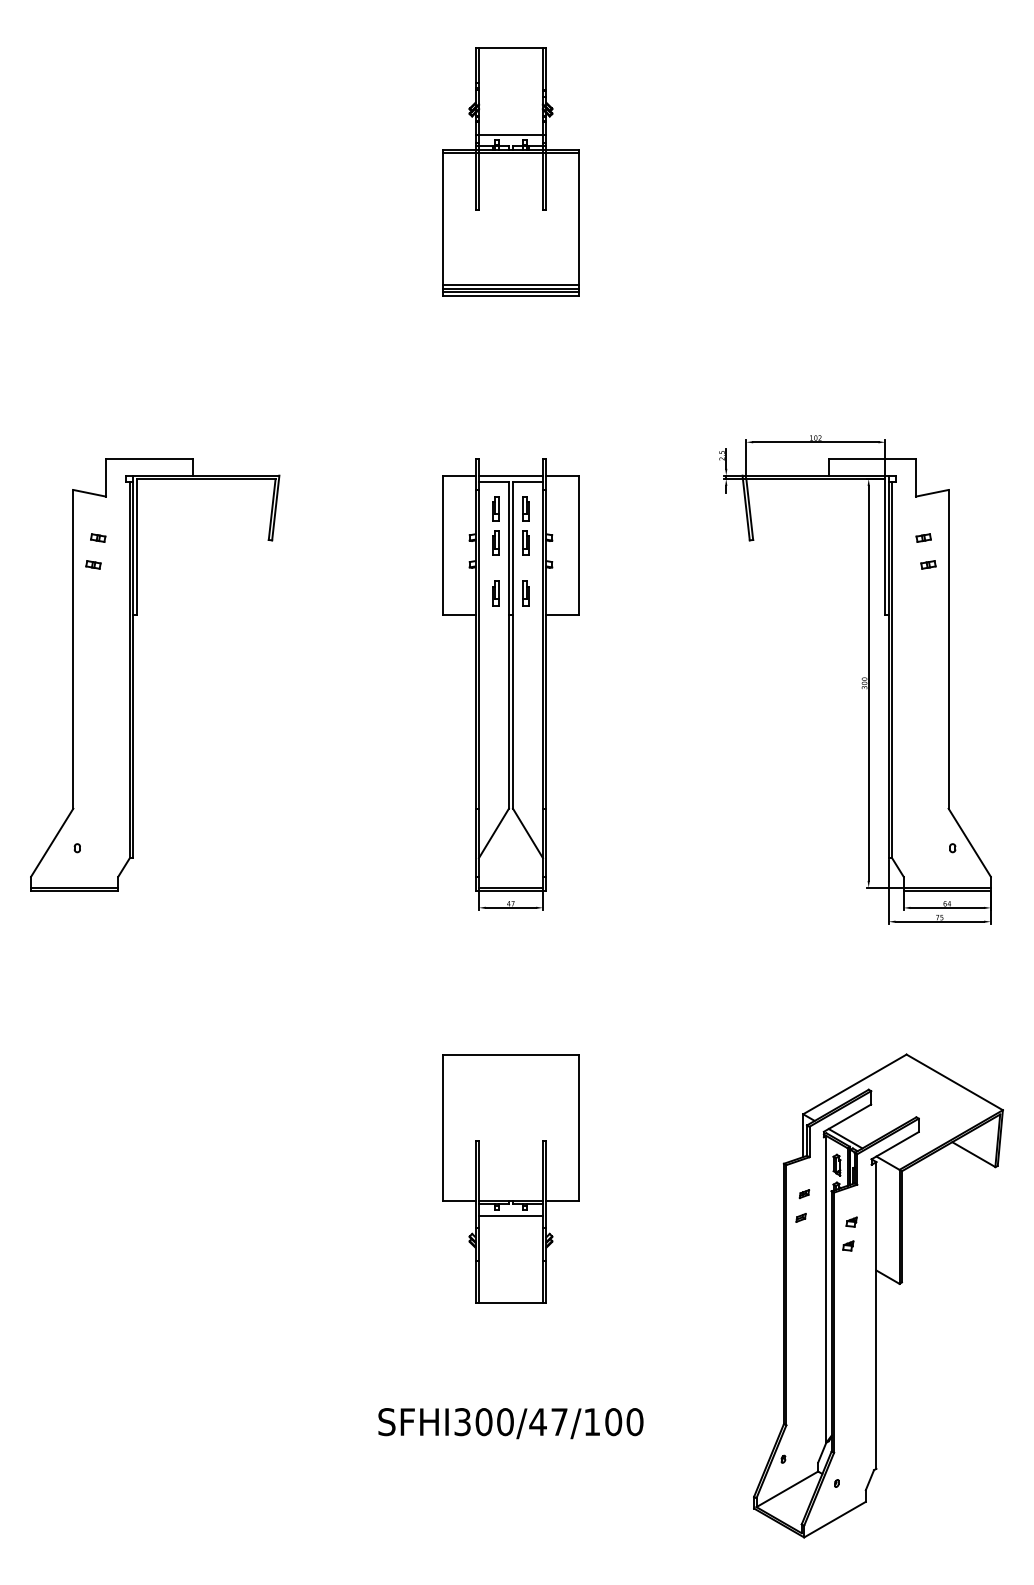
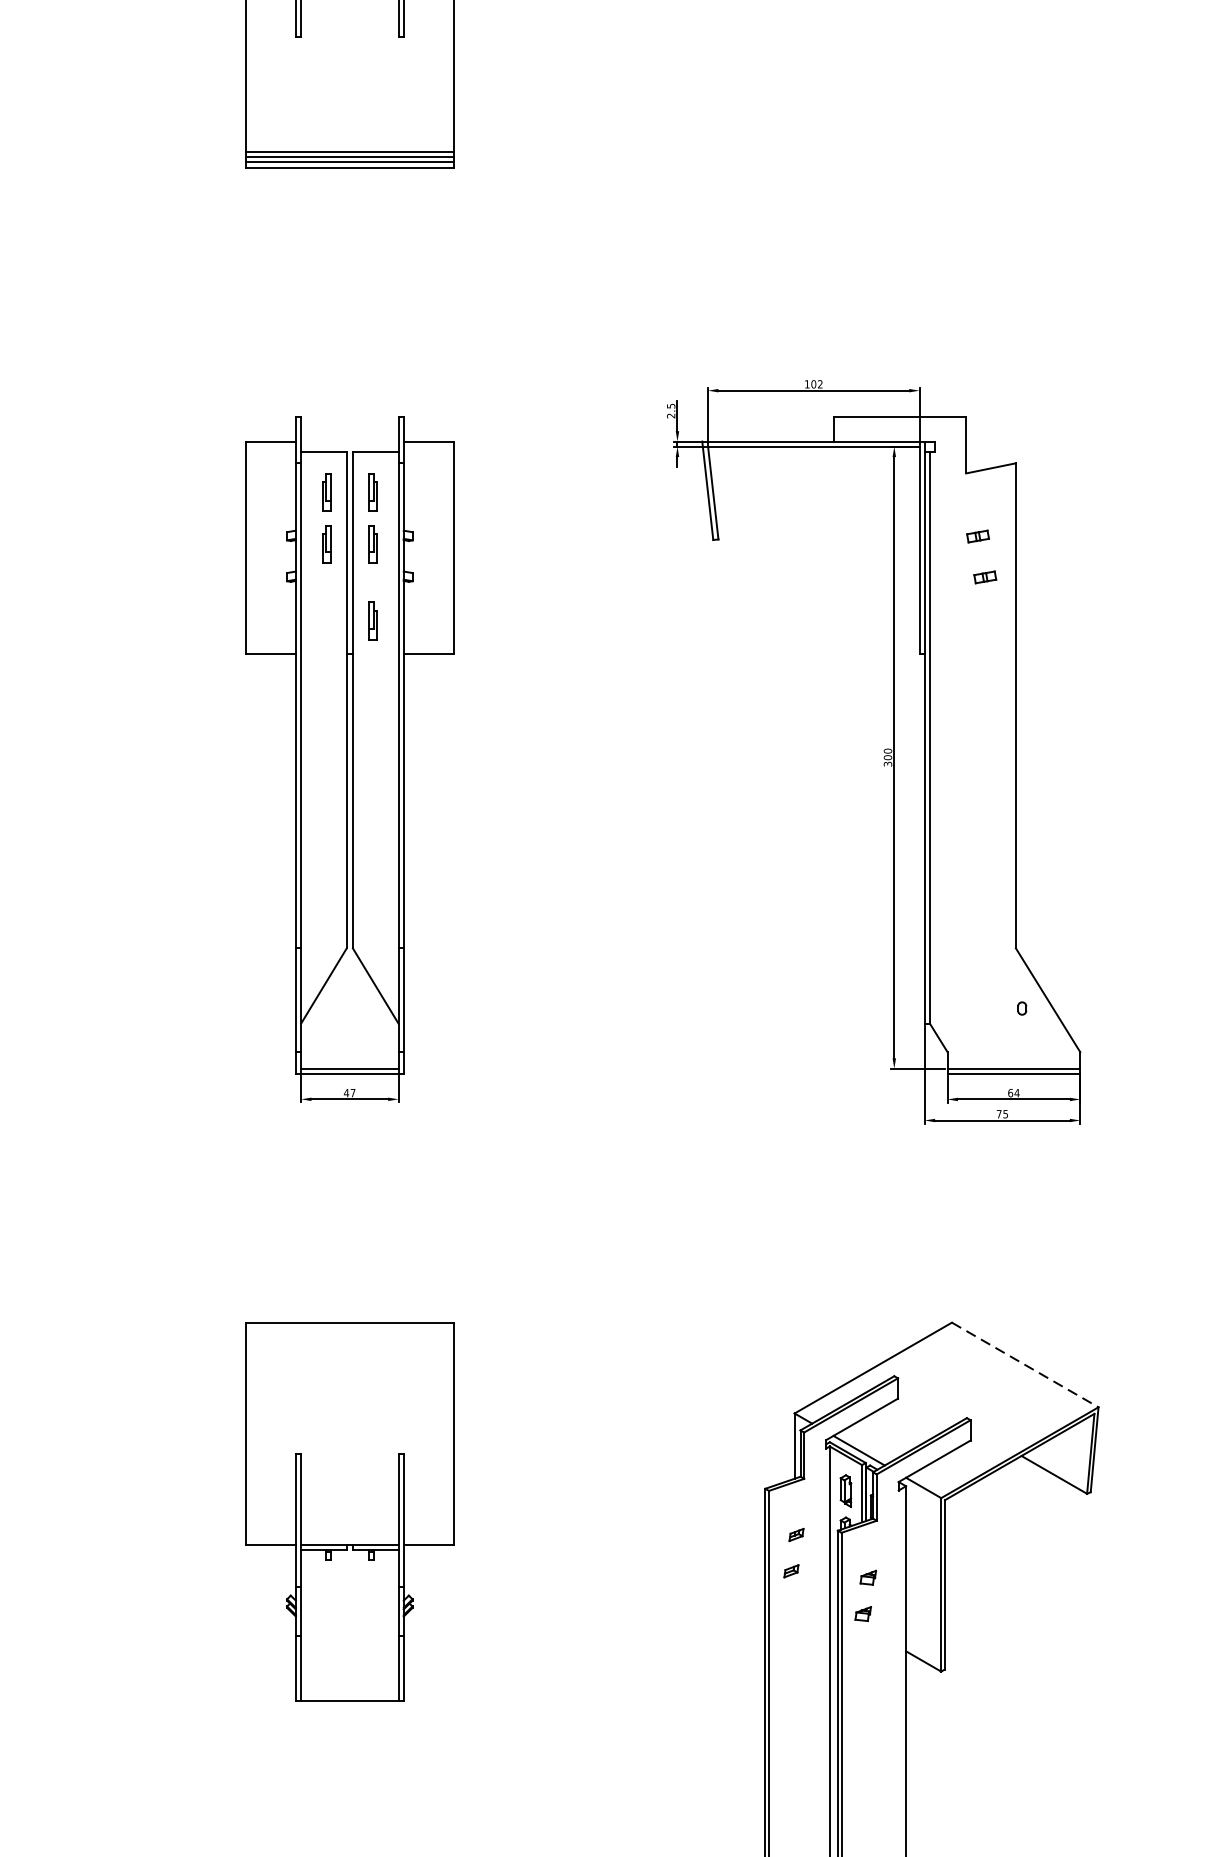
line: (510, 475) -> (349, 441), removed
part: (495, 593) -> (326, 620), removed
line: (954, 1082) -> (1024, 1365), solid -> dashed
line: (510, 1215) -> (349, 1567), removed

